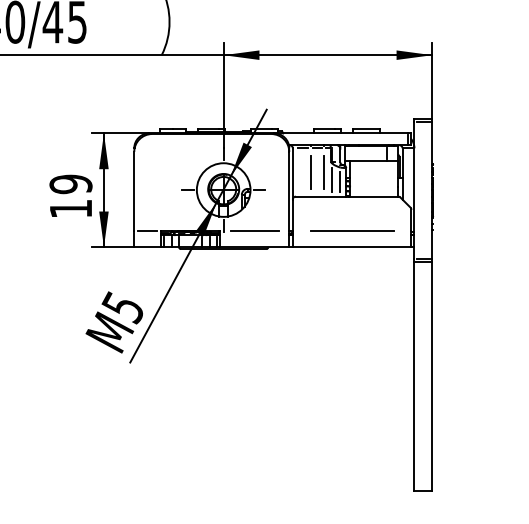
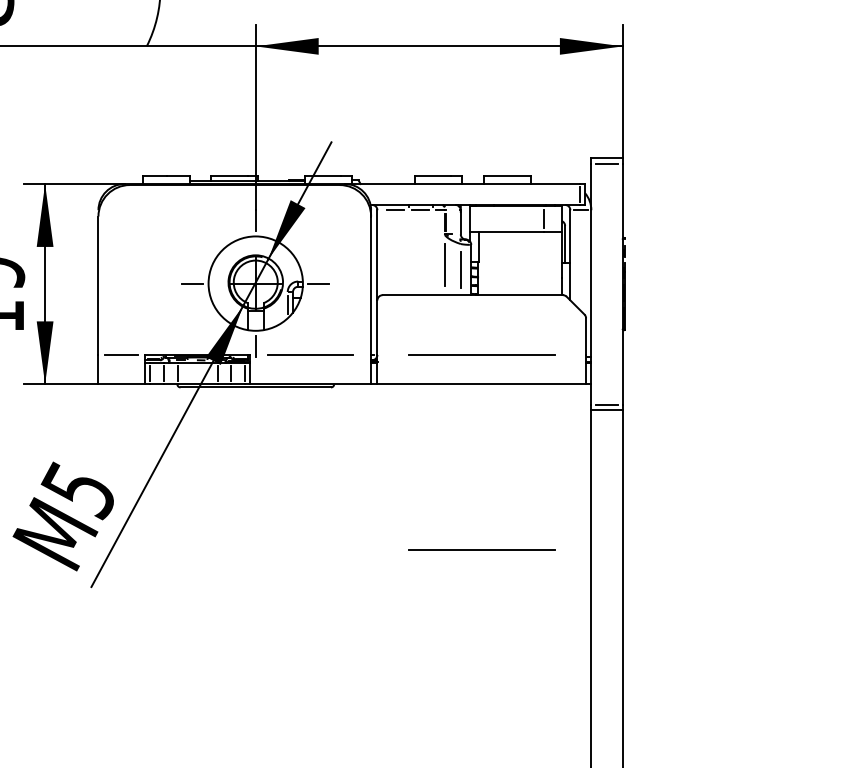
line: (310, 172) -> (408, 252), removed
line: (324, 172) -> (433, 252), removed
line: (352, 341) -> (482, 550), added

